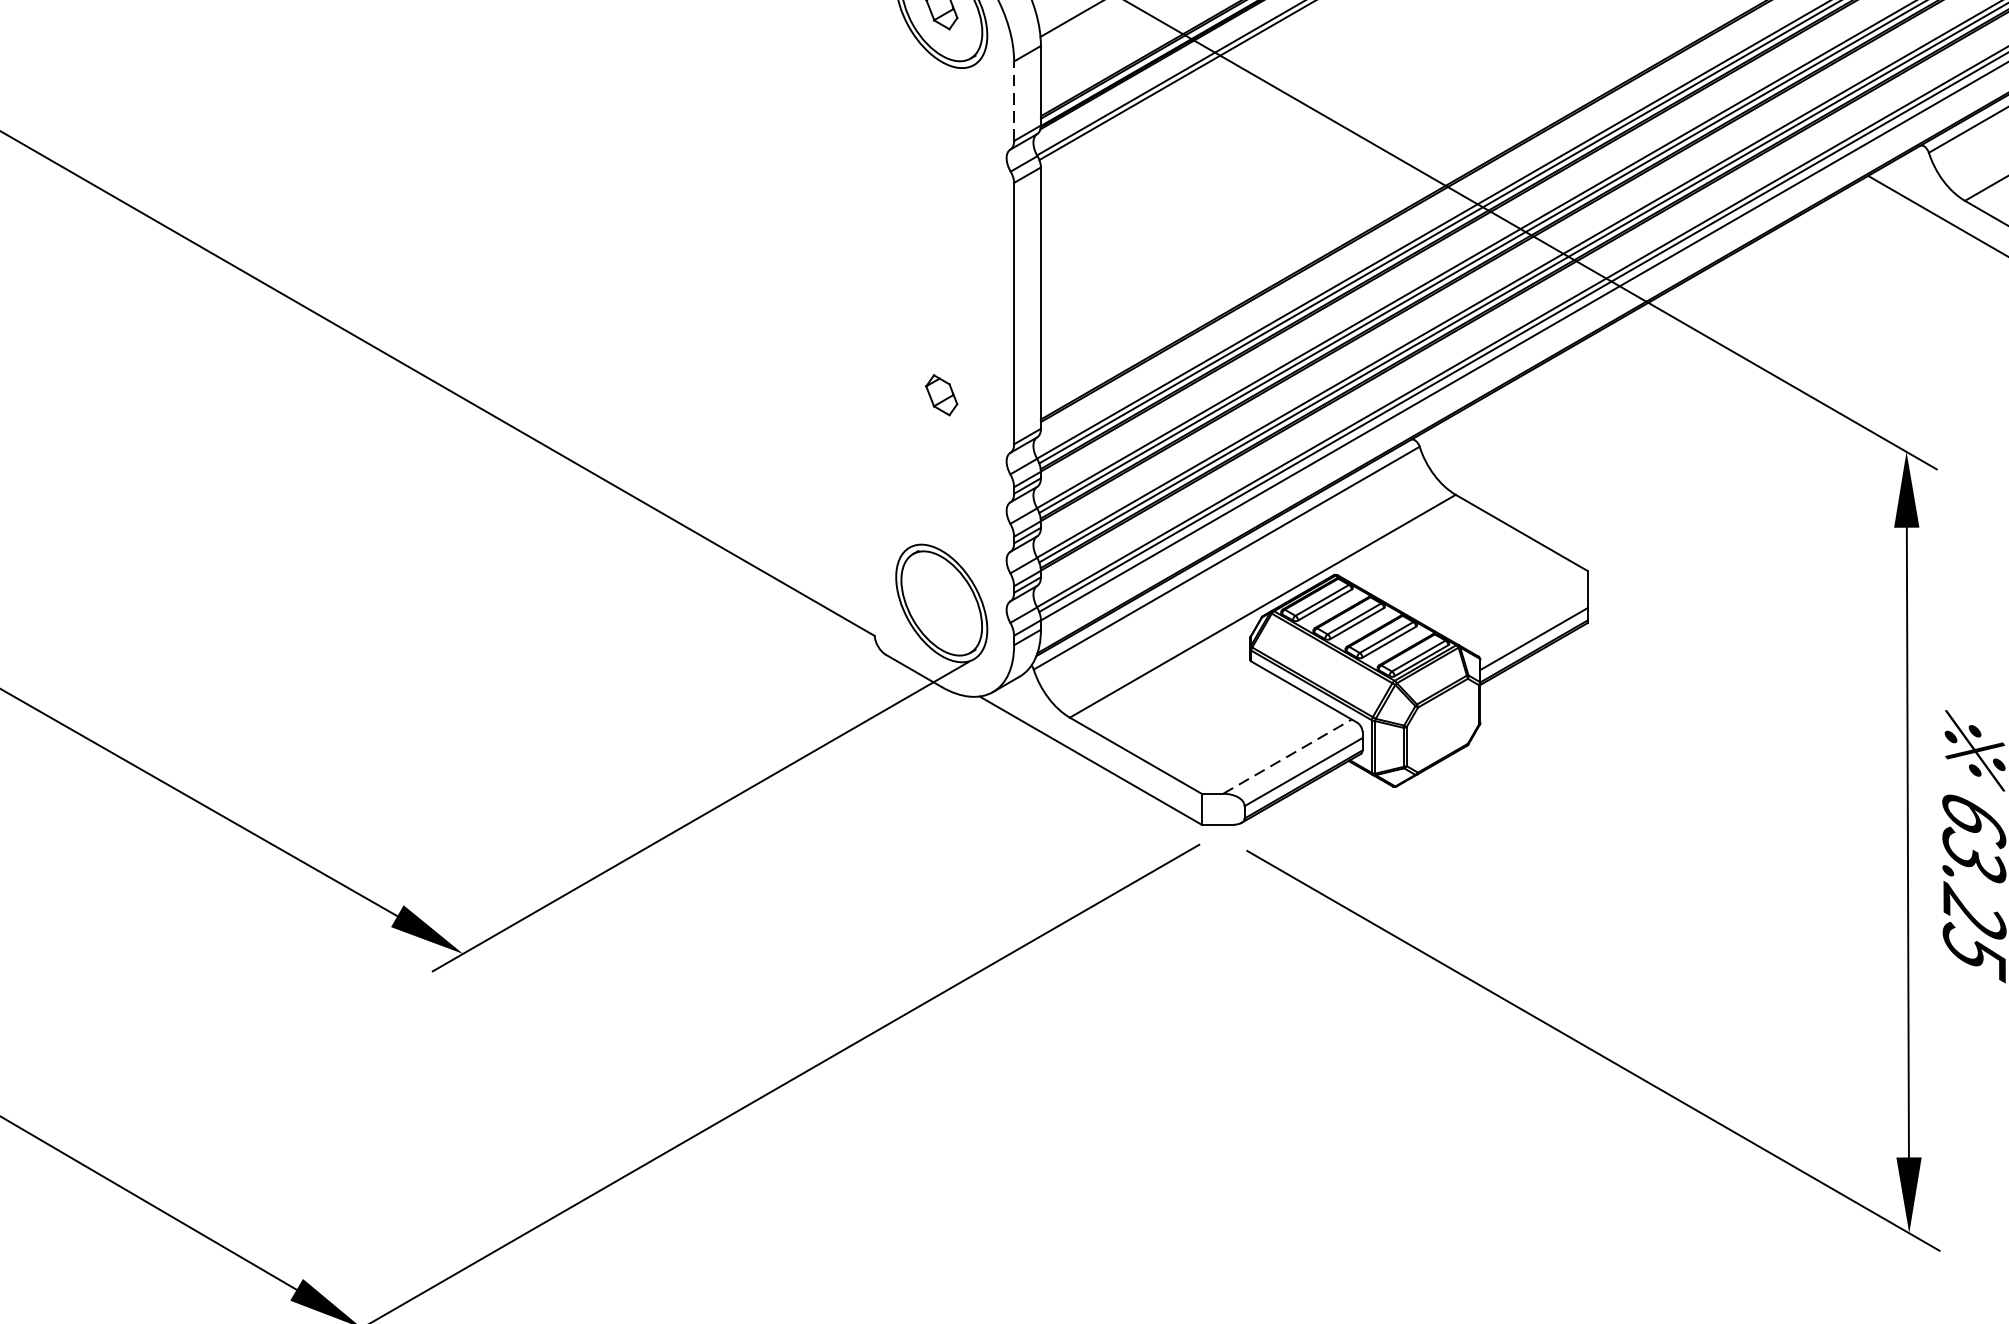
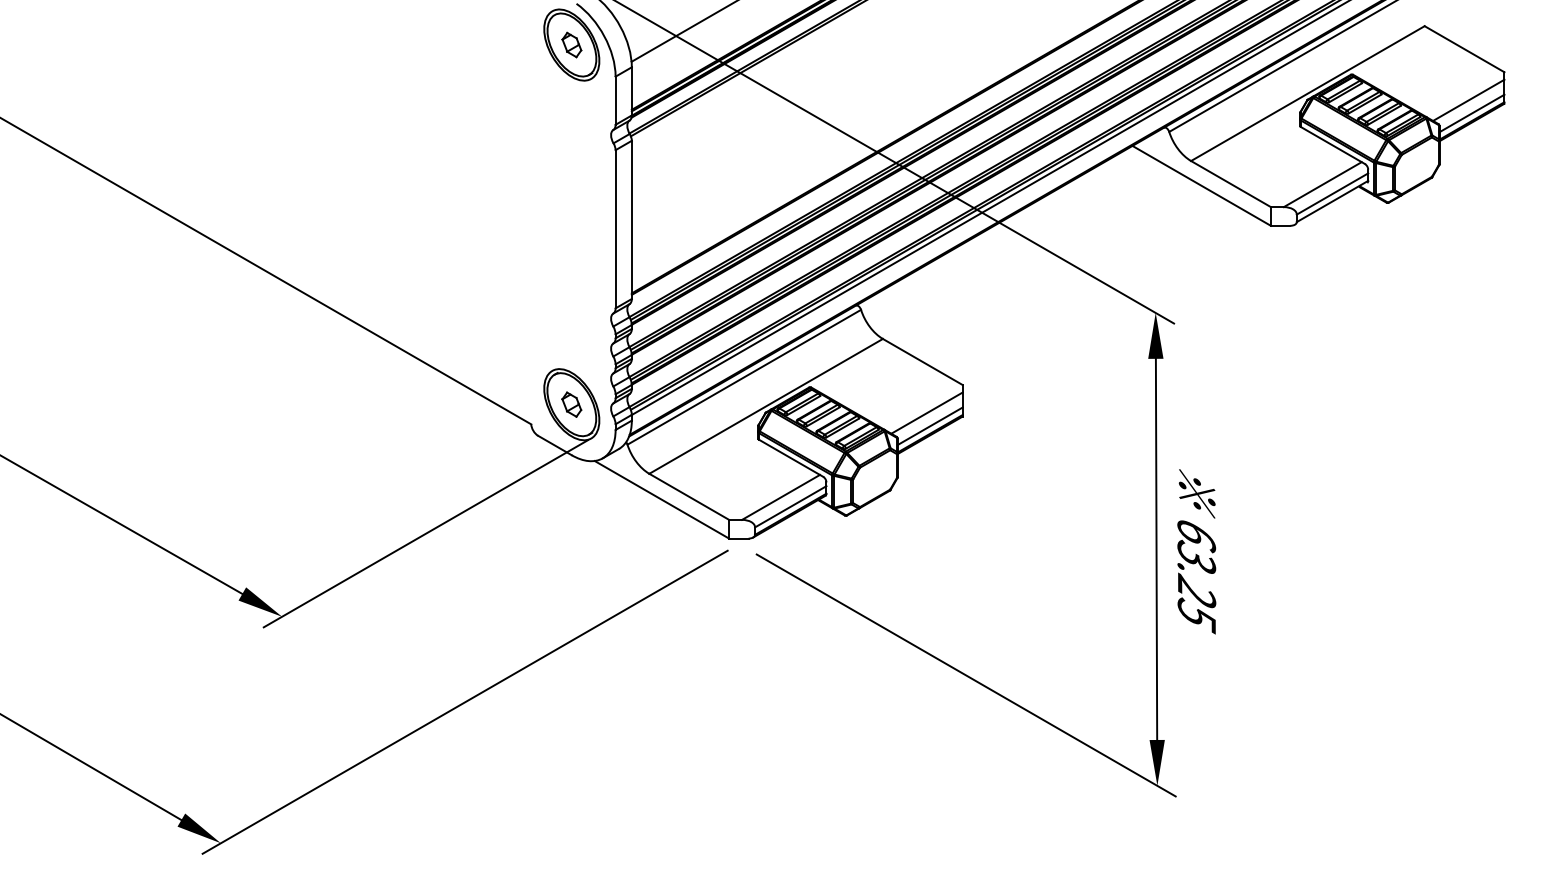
line: (1013, 100) -> (615, 100), dashed -> solid
part: (941, 394) -> (571, 404), moved
line: (1527, 616) -> (926, 412), added
line: (1288, 756) -> (781, 497), dashed -> solid

